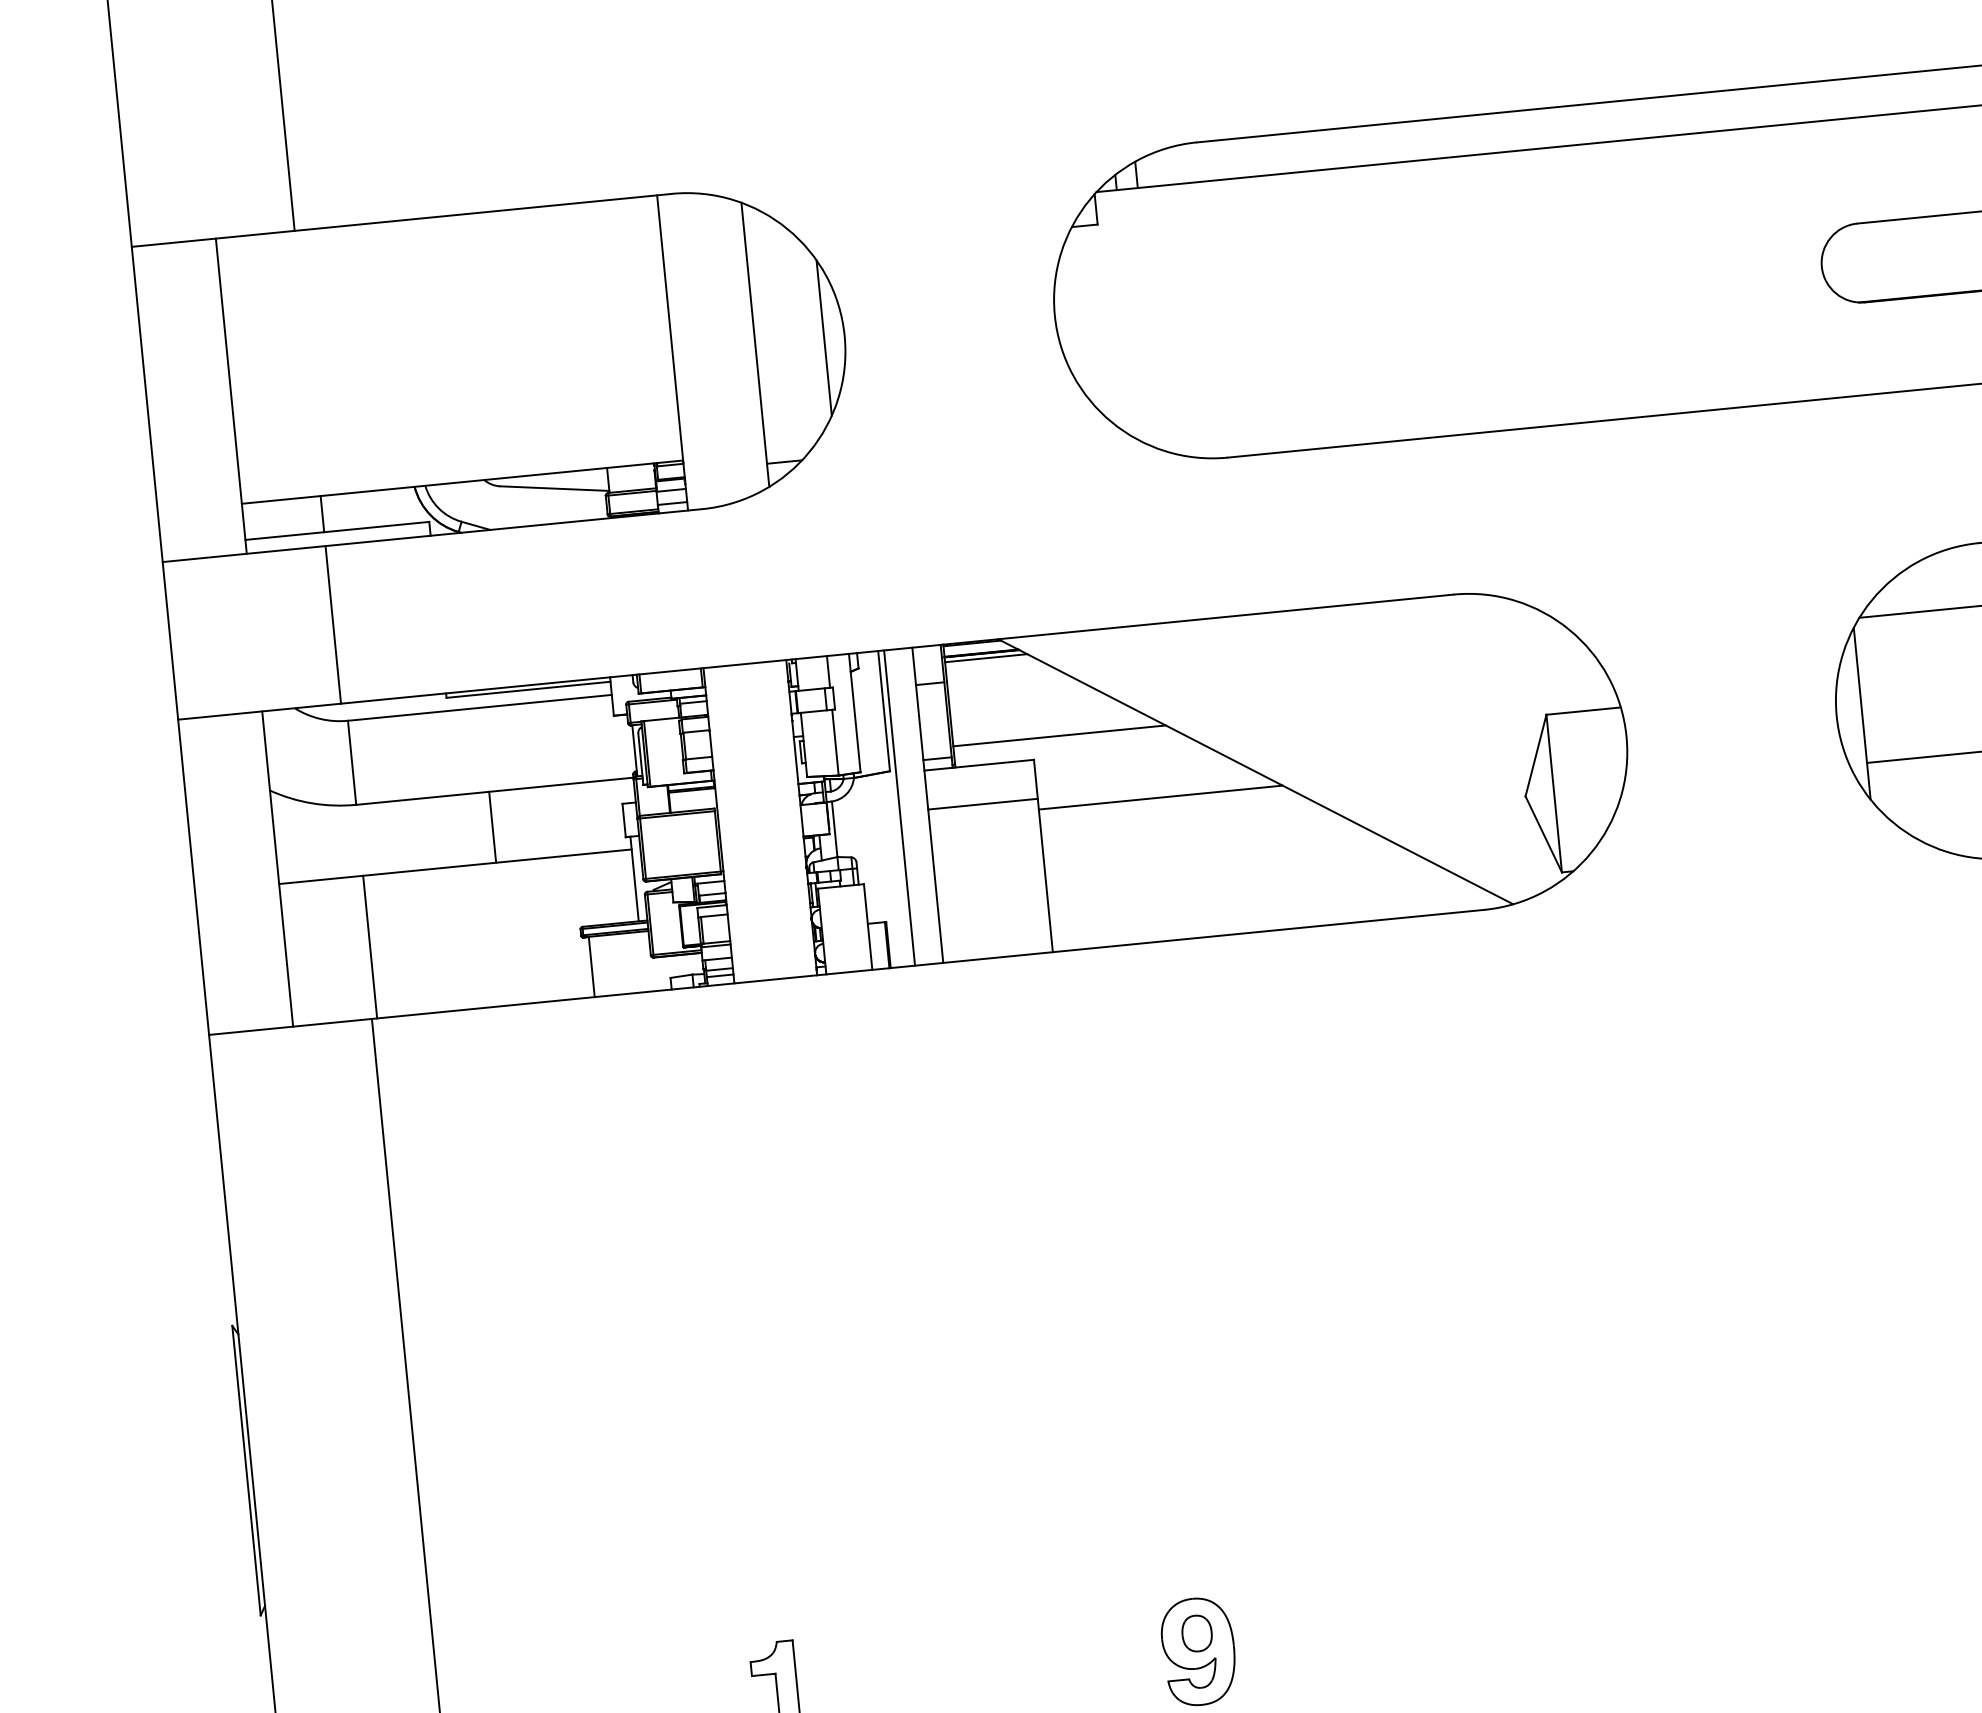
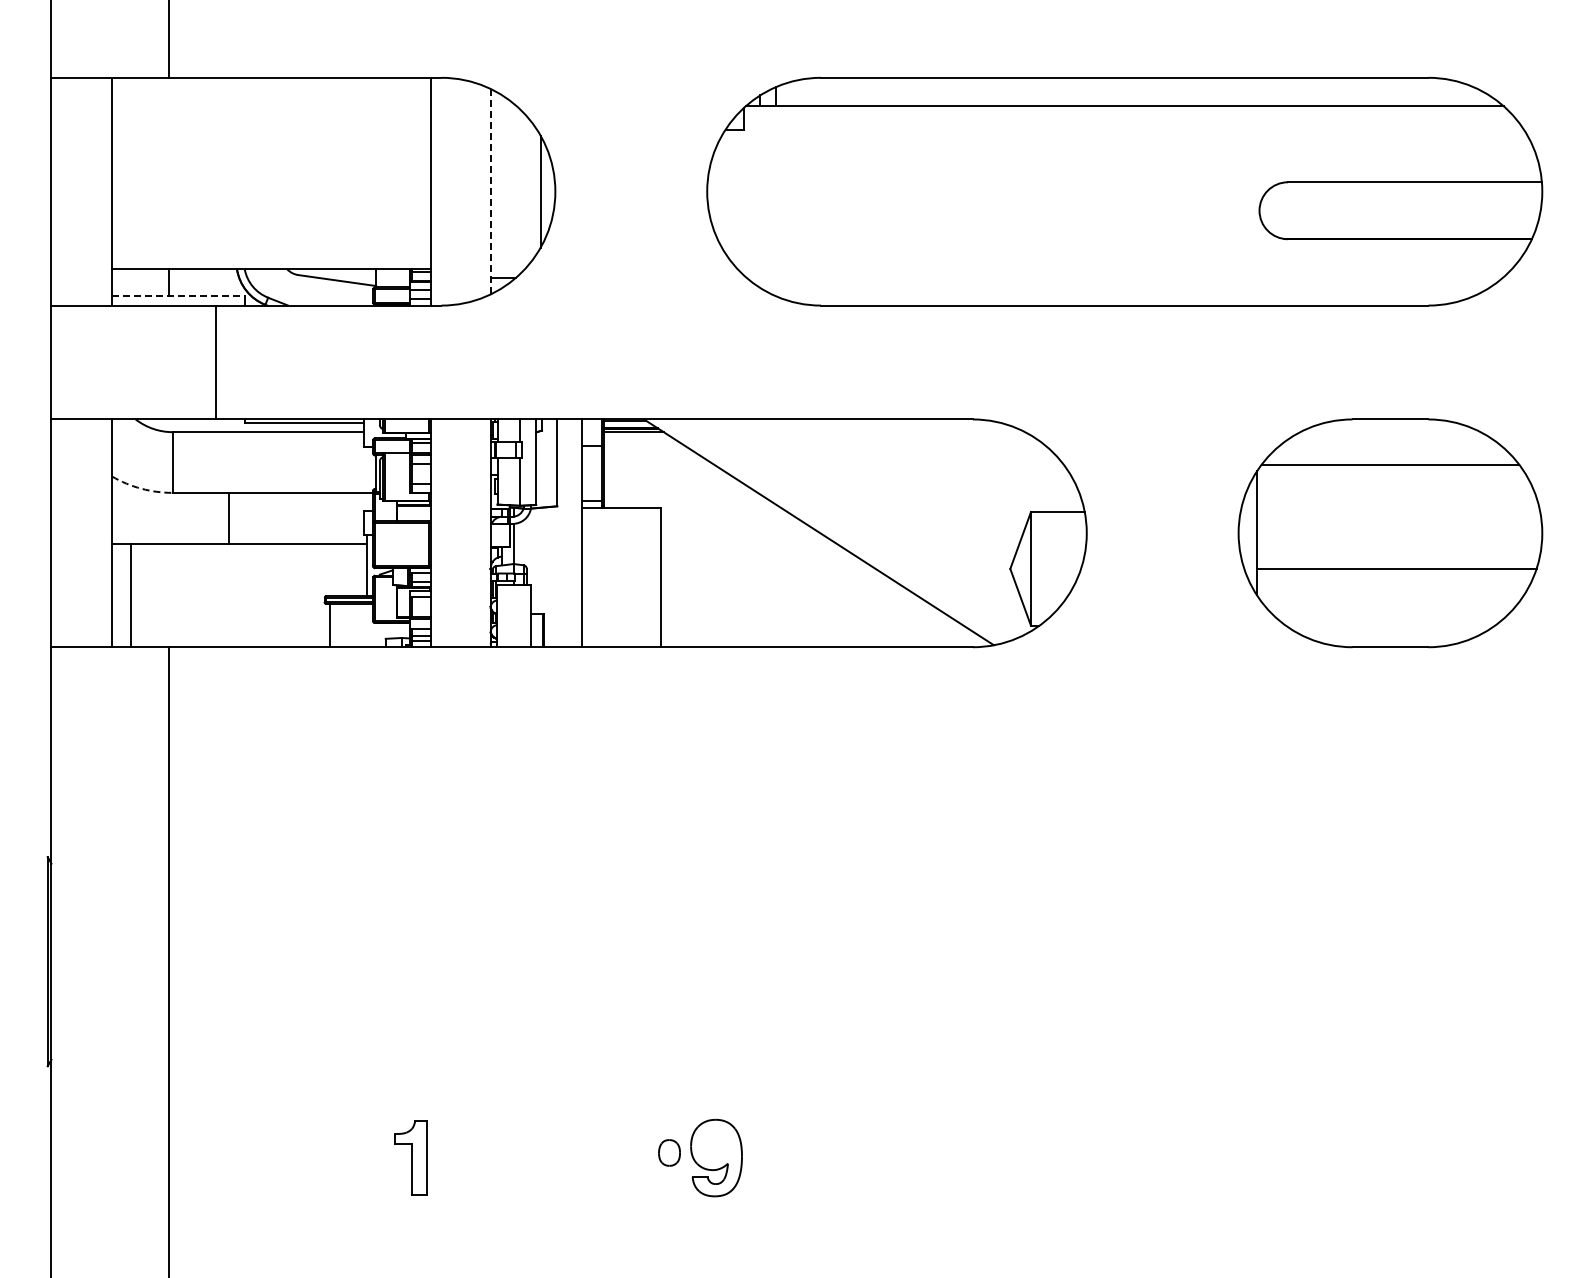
line: (754, 344) -> (490, 191), solid -> dashed
line: (338, 530) -> (179, 295), solid -> dashed
line: (333, 624) -> (216, 362), moved
line: (1058, 735) -> (680, 492), removed
line: (1161, 797) -> (749, 544), removed
arc: (312, 803) -> (141, 488), solid -> dashed
line: (982, 804) -> (621, 536), removed
line: (899, 808) -> (561, 533), removed
line: (491, 827) -> (228, 518), moved
line: (369, 946) -> (130, 595), moved
part: (1196, 1632) -> (669, 1152), moved

